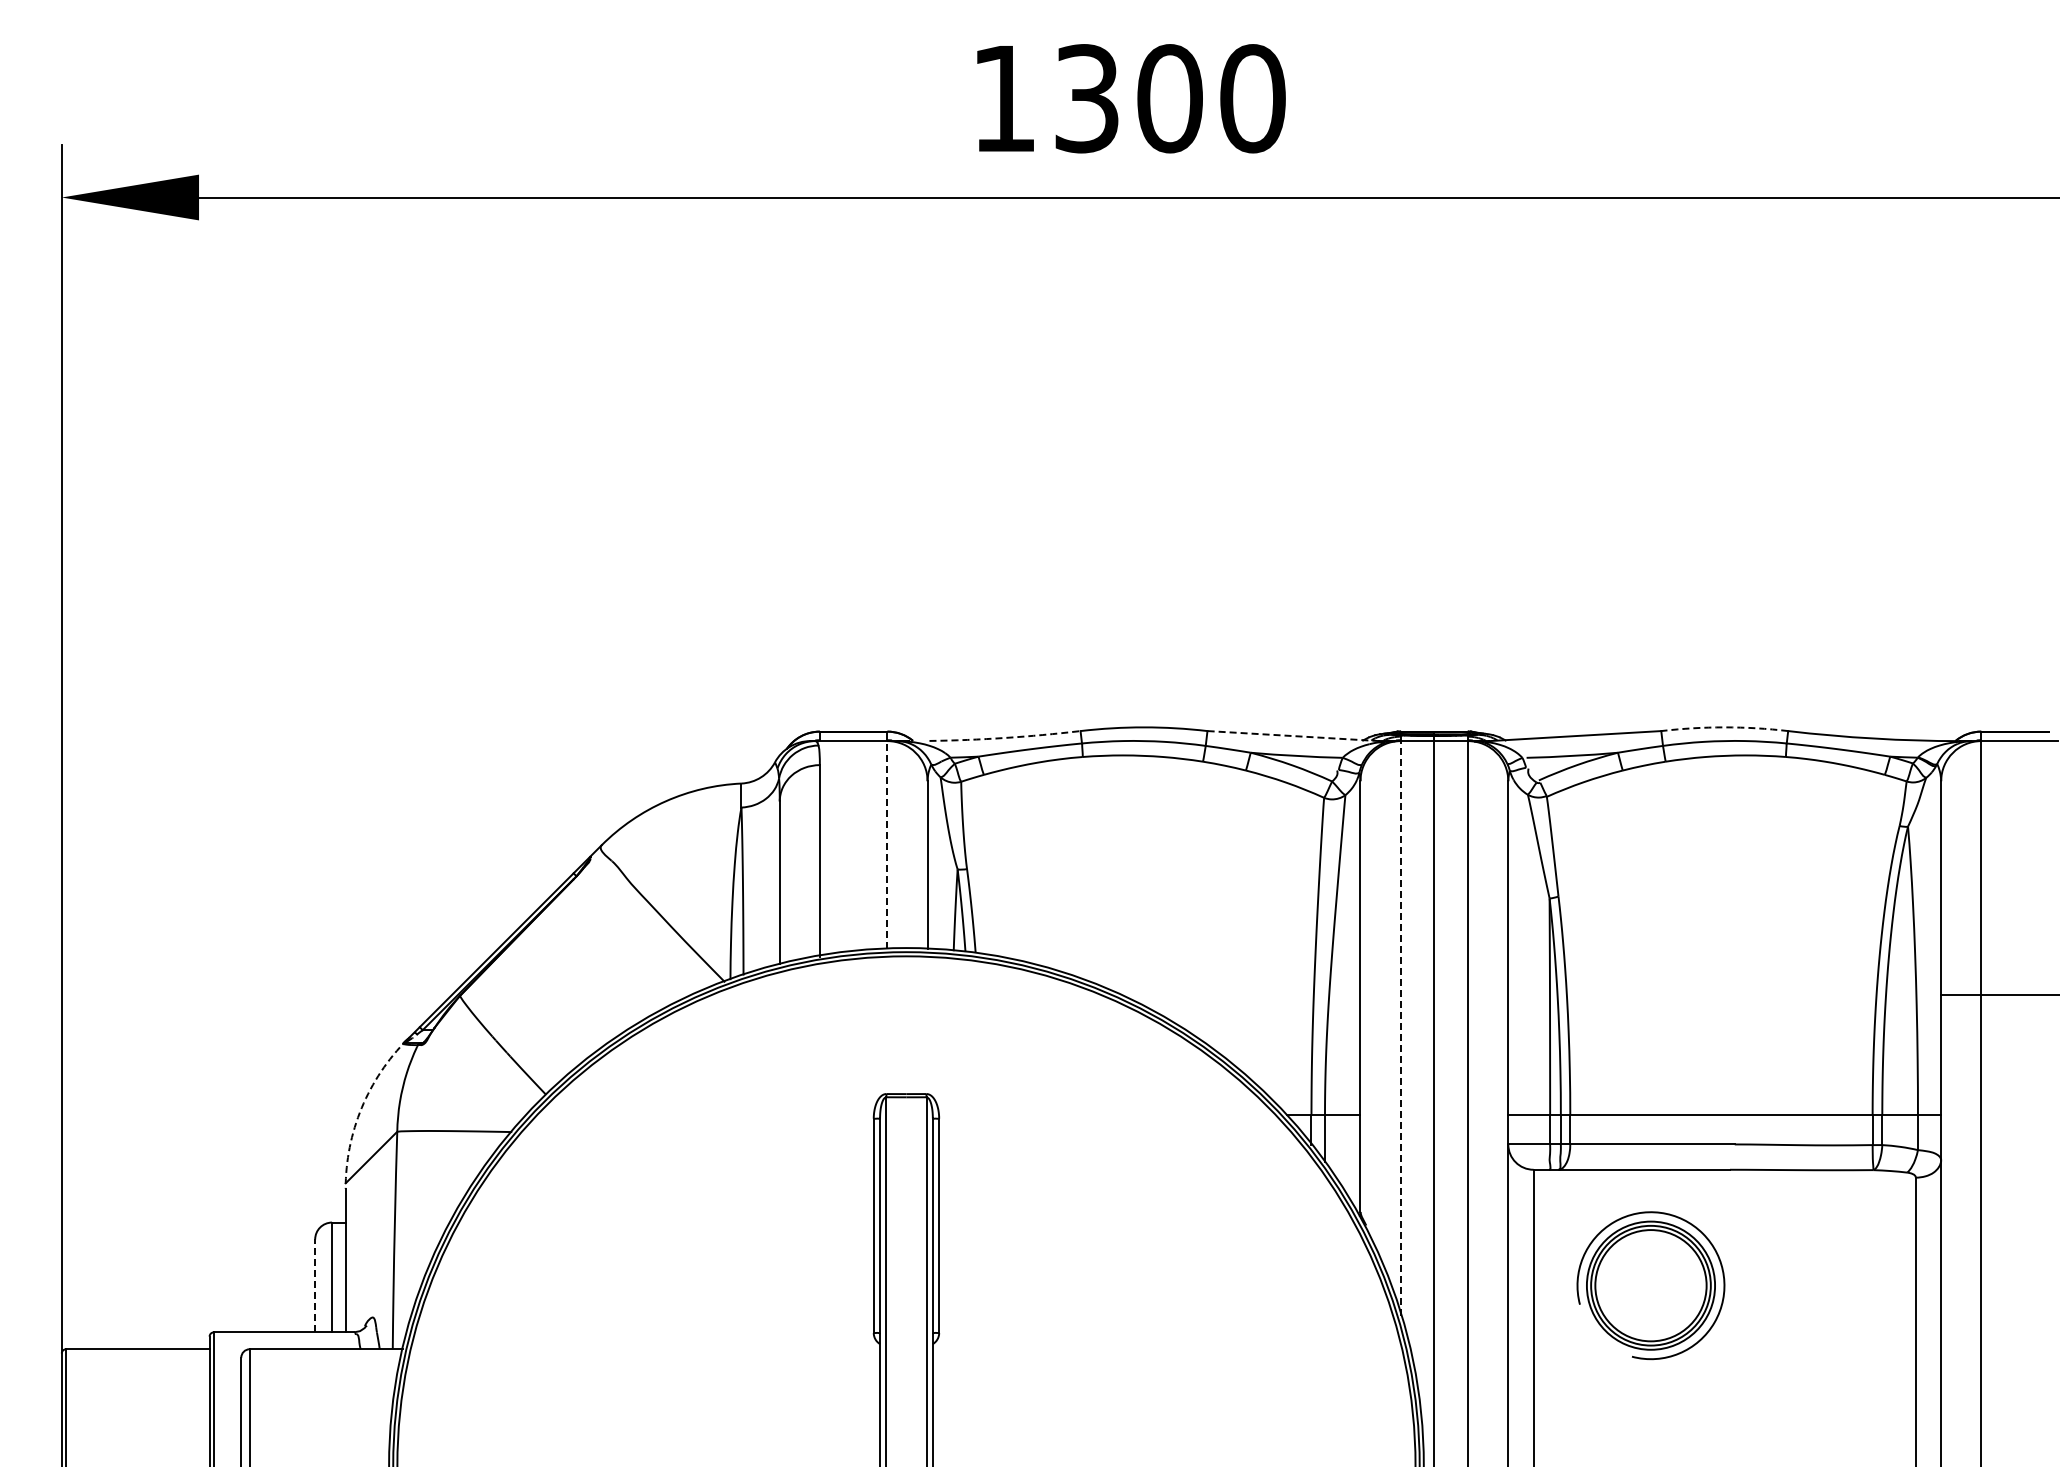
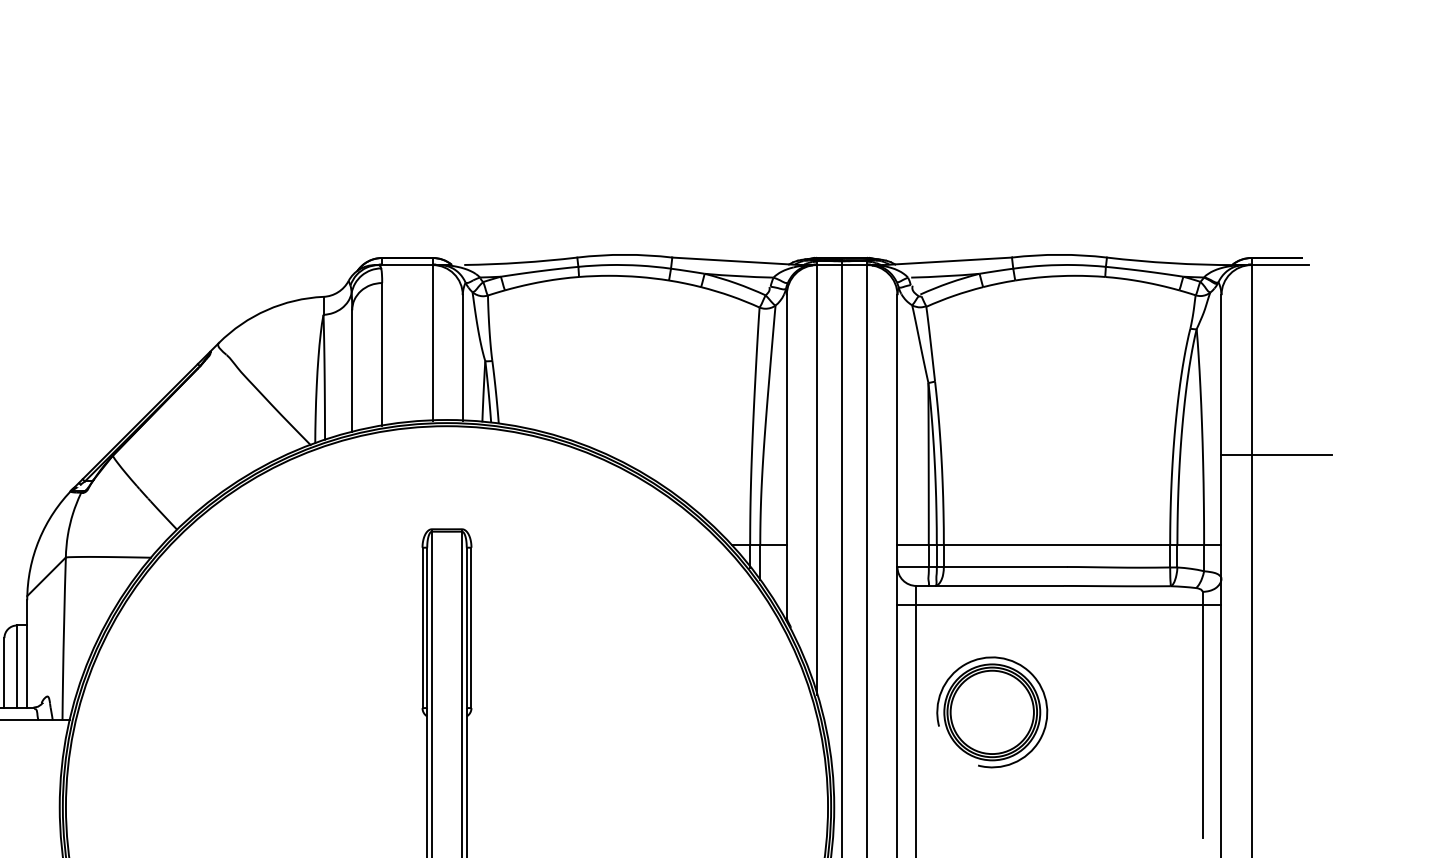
arc: (1724, 727) -> (1059, 254), dashed -> solid
line: (1292, 736) -> (735, 261), dashed -> solid
arc: (1005, 737) -> (521, 262), dashed -> solid
line: (887, 844) -> (432, 342), dashed -> solid
line: (1400, 1028) -> (816, 480), dashed -> solid
arc: (361, 1107) -> (39, 539), dashed -> solid
line: (1724, 1195) -> (1059, 605), added
line: (315, 1285) -> (4, 672), dashed -> solid
part: (1650, 1285) -> (991, 712), moved

